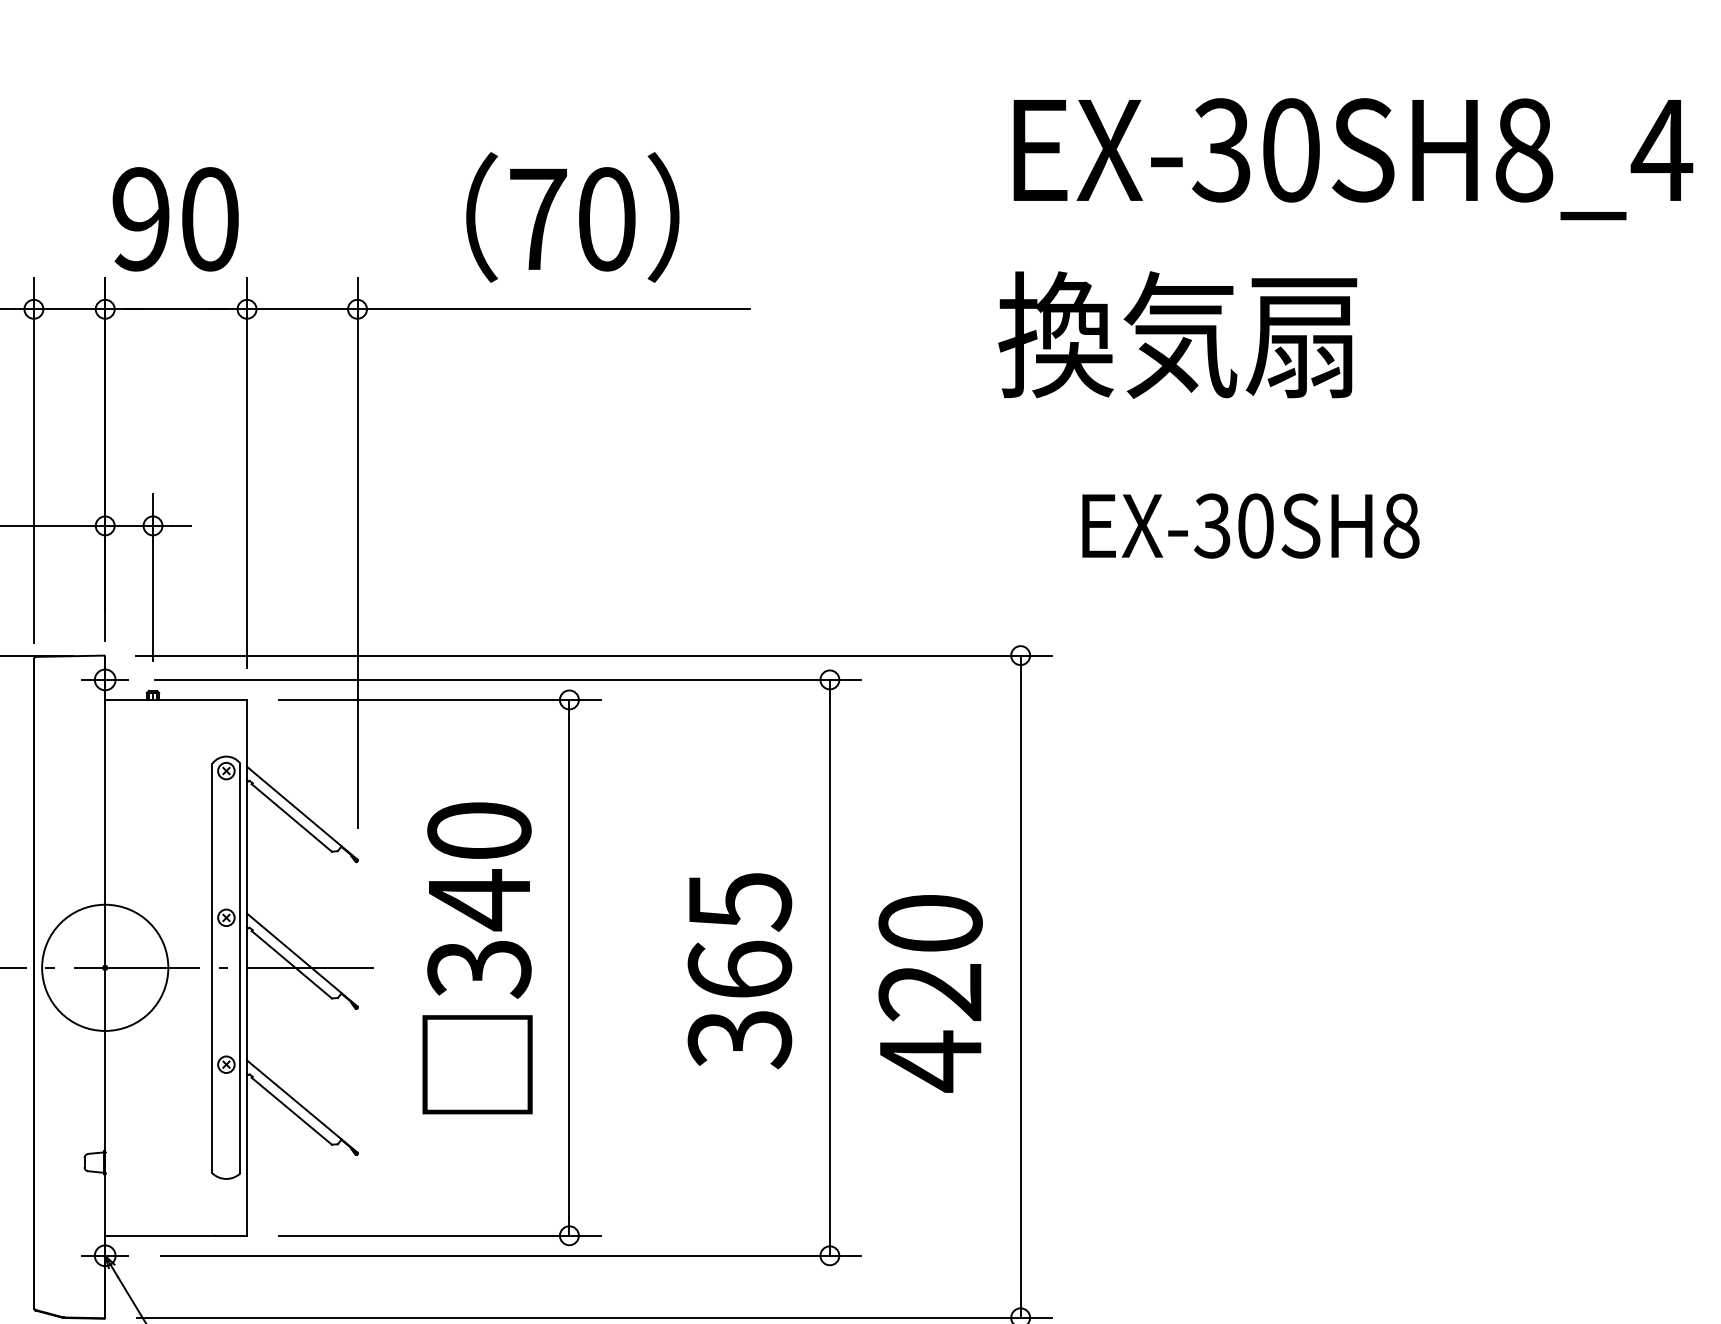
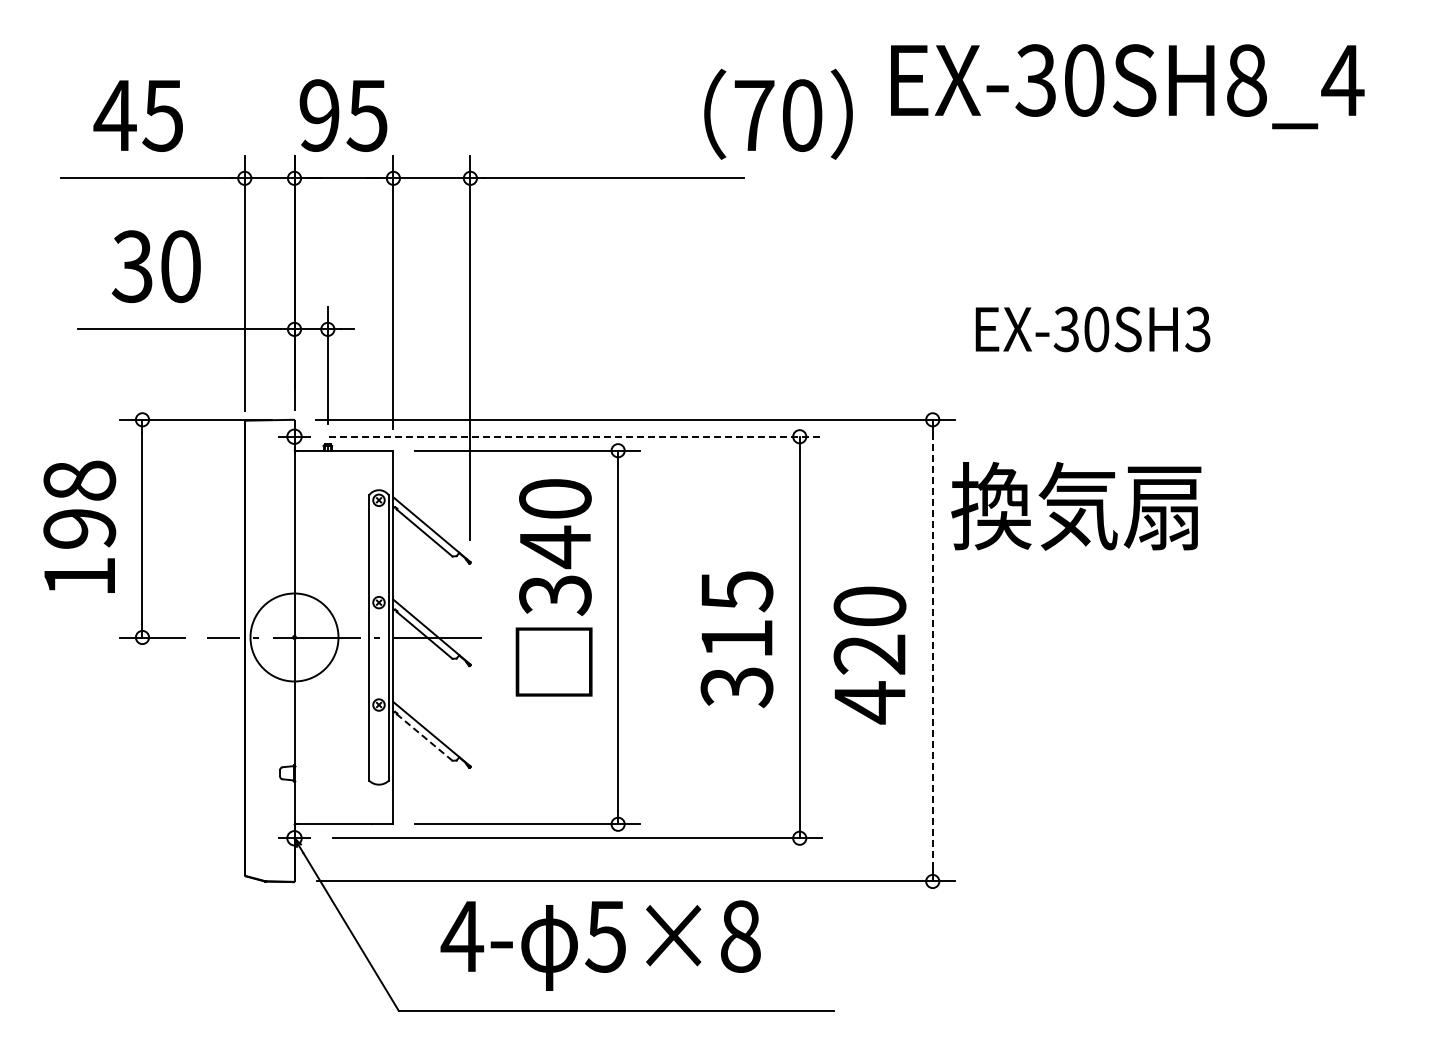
text: (1353, 158) -> (1127, 86), moved
text: (572, 216) -> (778, 113), moved
text: (208, 219) -> (366, 115), 90 -> 95
text: (1178, 333) -> (1076, 505), moved
text: (1400, 526) -> (1197, 329), EX-30SH8 -> EX-30SH3
line: (508, 679) -> (575, 436), solid -> dashed
text: (476, 957) -> (553, 587), moved
text: (739, 967) -> (736, 637), 365 -> 315
line: (1020, 986) -> (932, 650), solid -> dashed
line: (291, 1111) -> (424, 737), solid -> dashed

